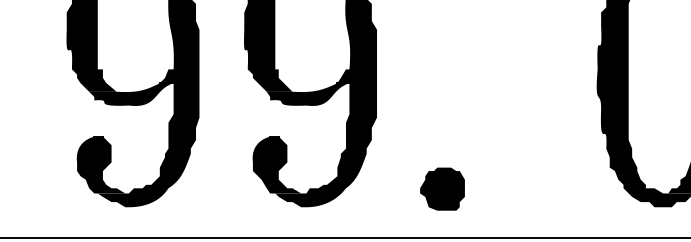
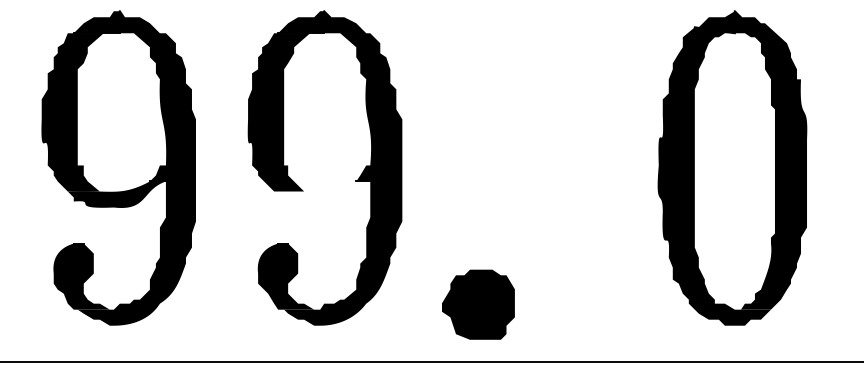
fill: (308, 94) -> (322, 194), removed
part: (442, 189) -> (478, 304), size x1.4

